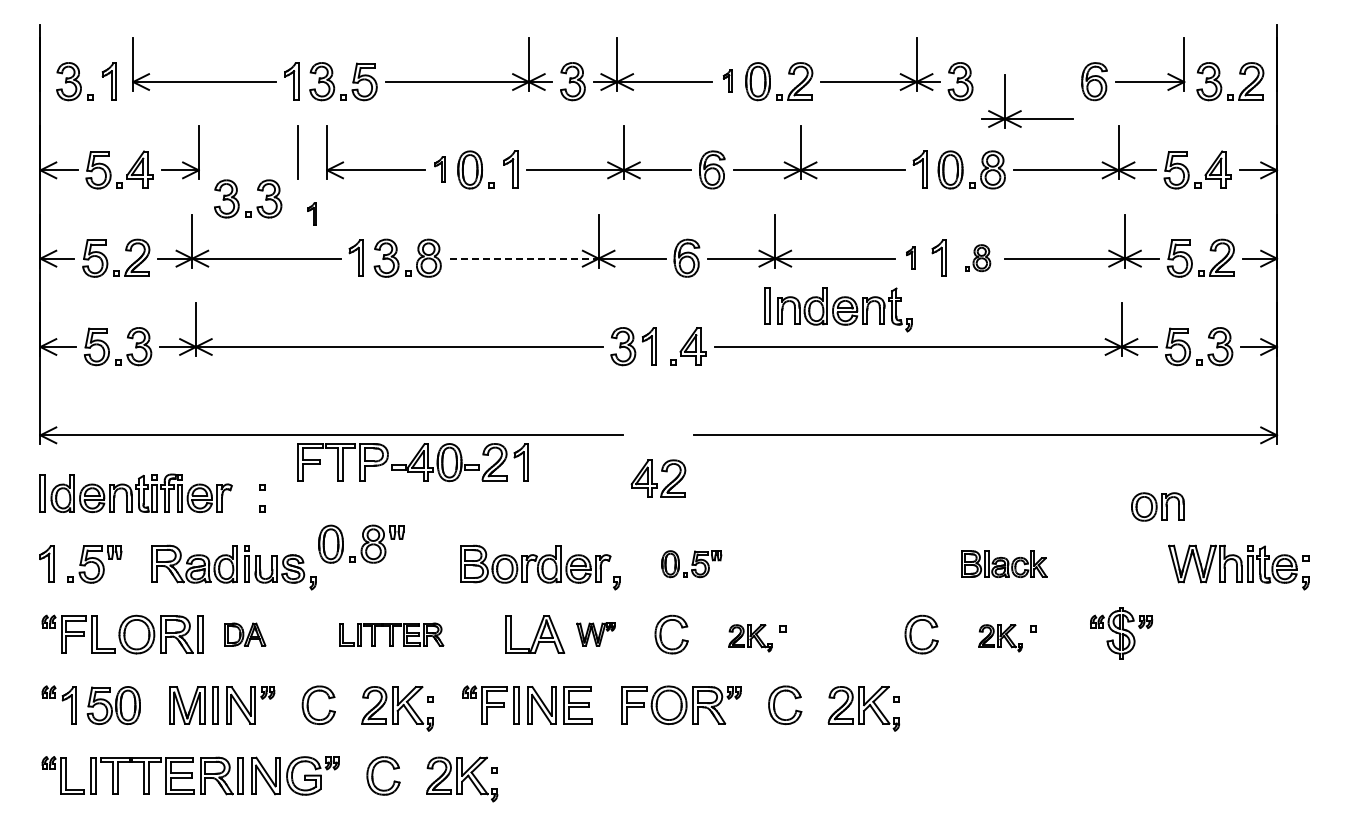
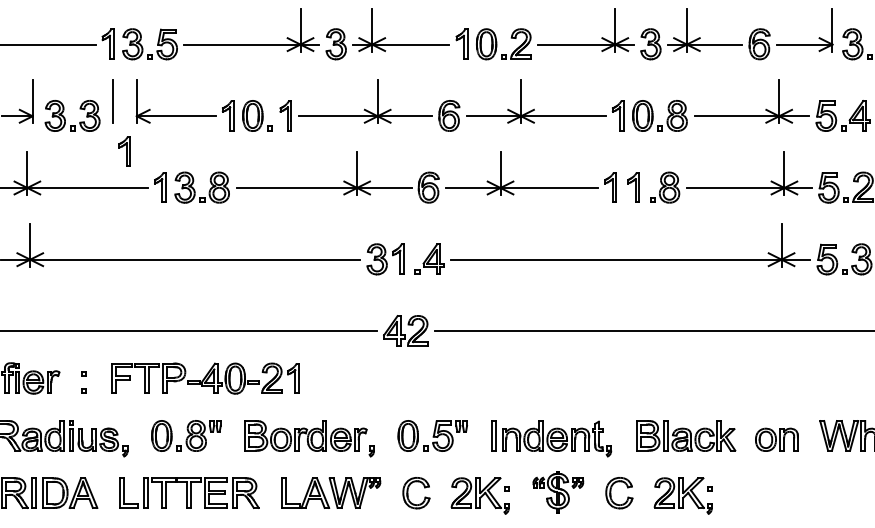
part: (727, 81) -> (461, 44), size x1.67
part: (1021, 110) -> (700, 37), moved
part: (439, 169) -> (227, 115), size x1.43
part: (239, 202) -> (65, 118), moved
part: (311, 213) -> (124, 151), size x1.67
part: (910, 257) -> (610, 187), size x1.67
part: (977, 257) -> (664, 187), size x1.43
line: (524, 258) -> (296, 187), dashed -> solid
part: (838, 309) -> (551, 438), moved
part: (412, 462) -> (205, 378), moved
part: (658, 478) -> (405, 330), moved
part: (1157, 506) -> (776, 439), moved
part: (361, 543) -> (186, 435), moved
part: (691, 563) -> (432, 435), size x1.43
part: (1004, 563) -> (686, 435), size x1.43
part: (1121, 633) -> (558, 492), moved
part: (245, 634) -> (70, 493), size x1.67
part: (391, 634) -> (189, 493), size x1.67
part: (595, 634) -> (354, 493), size x1.67
part: (750, 638) -> (480, 496), size x1.67
part: (1000, 638) -> (683, 496), size x1.67

